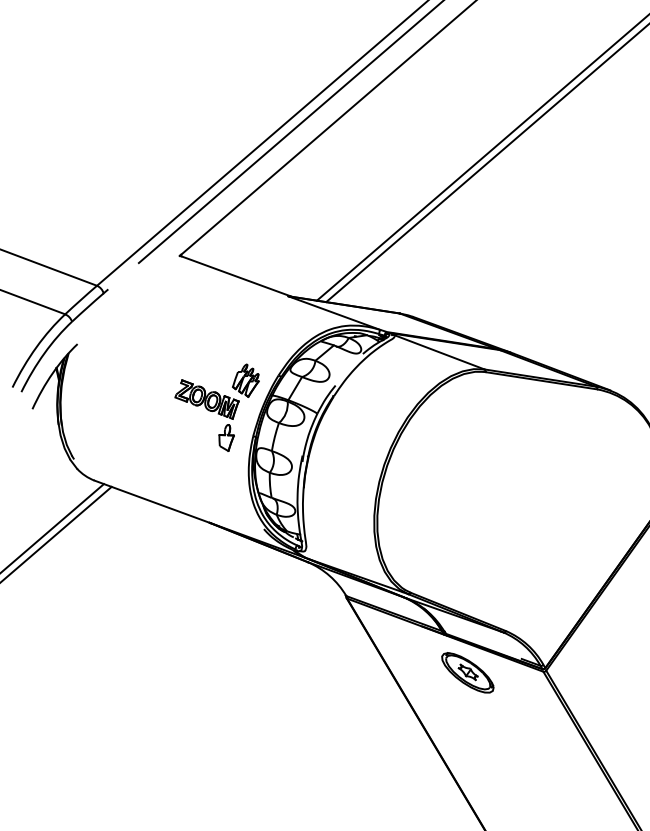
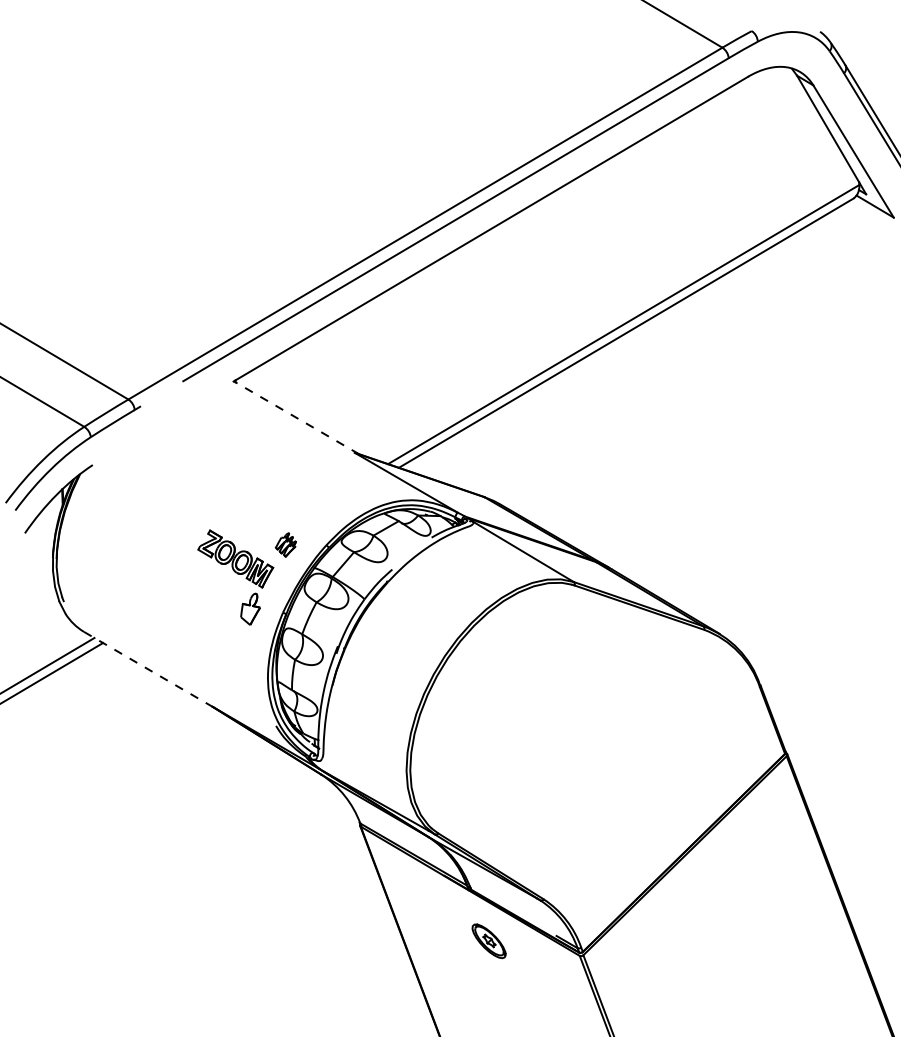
line: (235, 276) -> (296, 417), solid -> dashed
part: (245, 380) -> (285, 544), size x0.6
line: (152, 501) -> (148, 669), solid -> dashed
part: (467, 673) -> (488, 941), size x0.6

